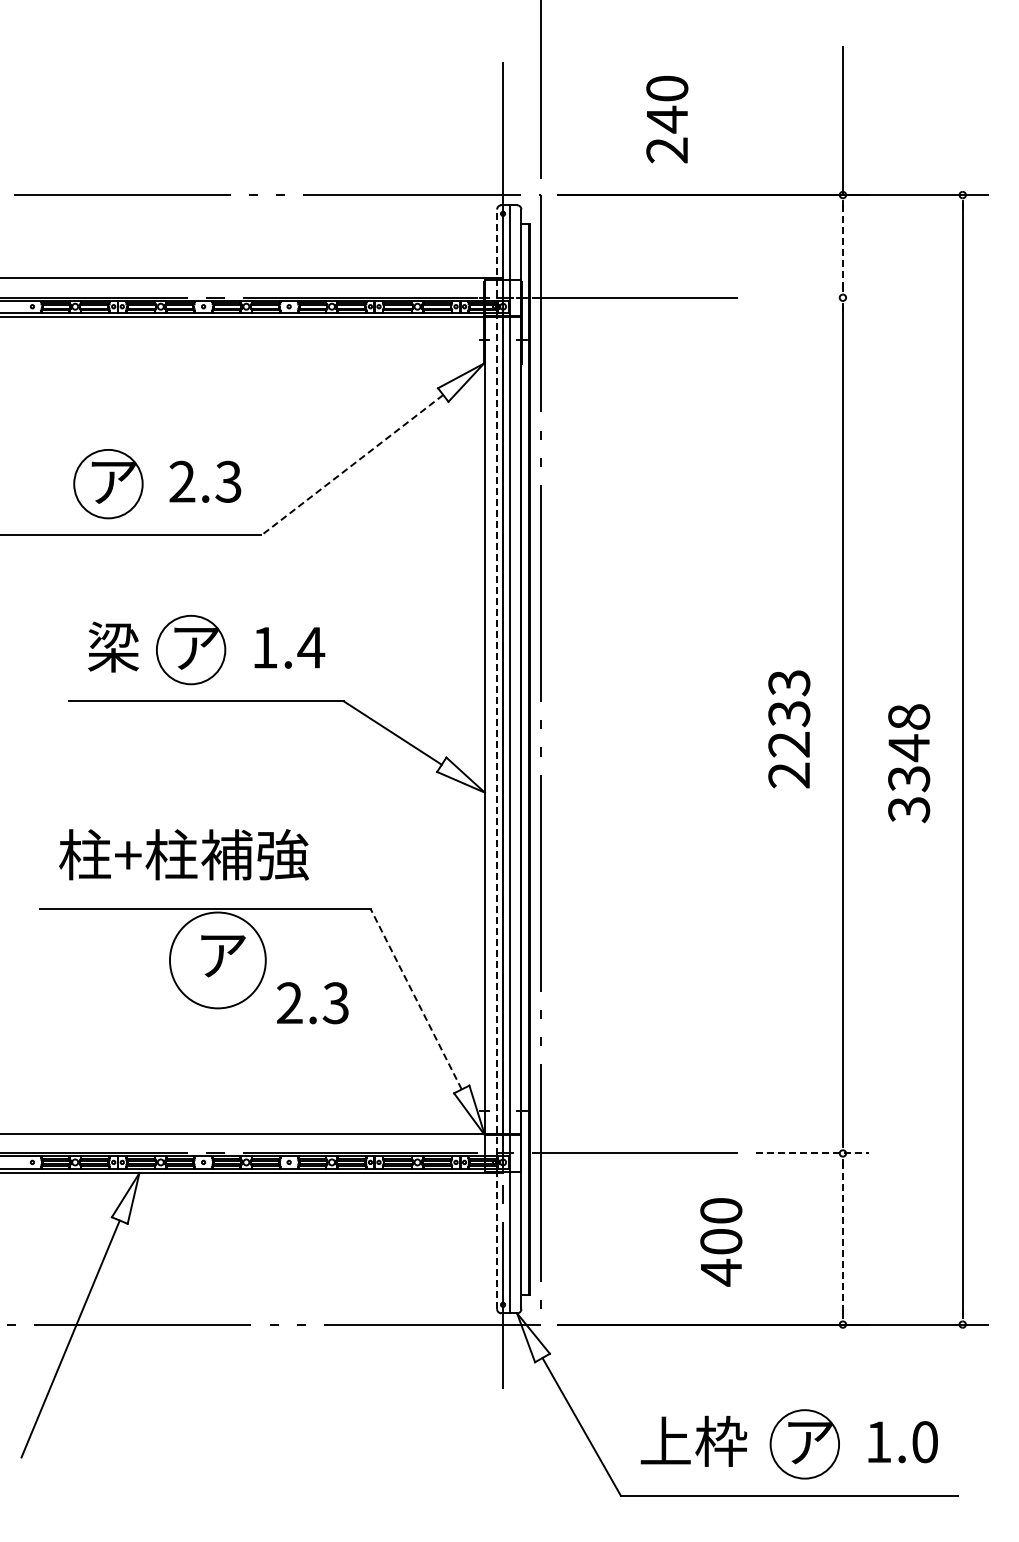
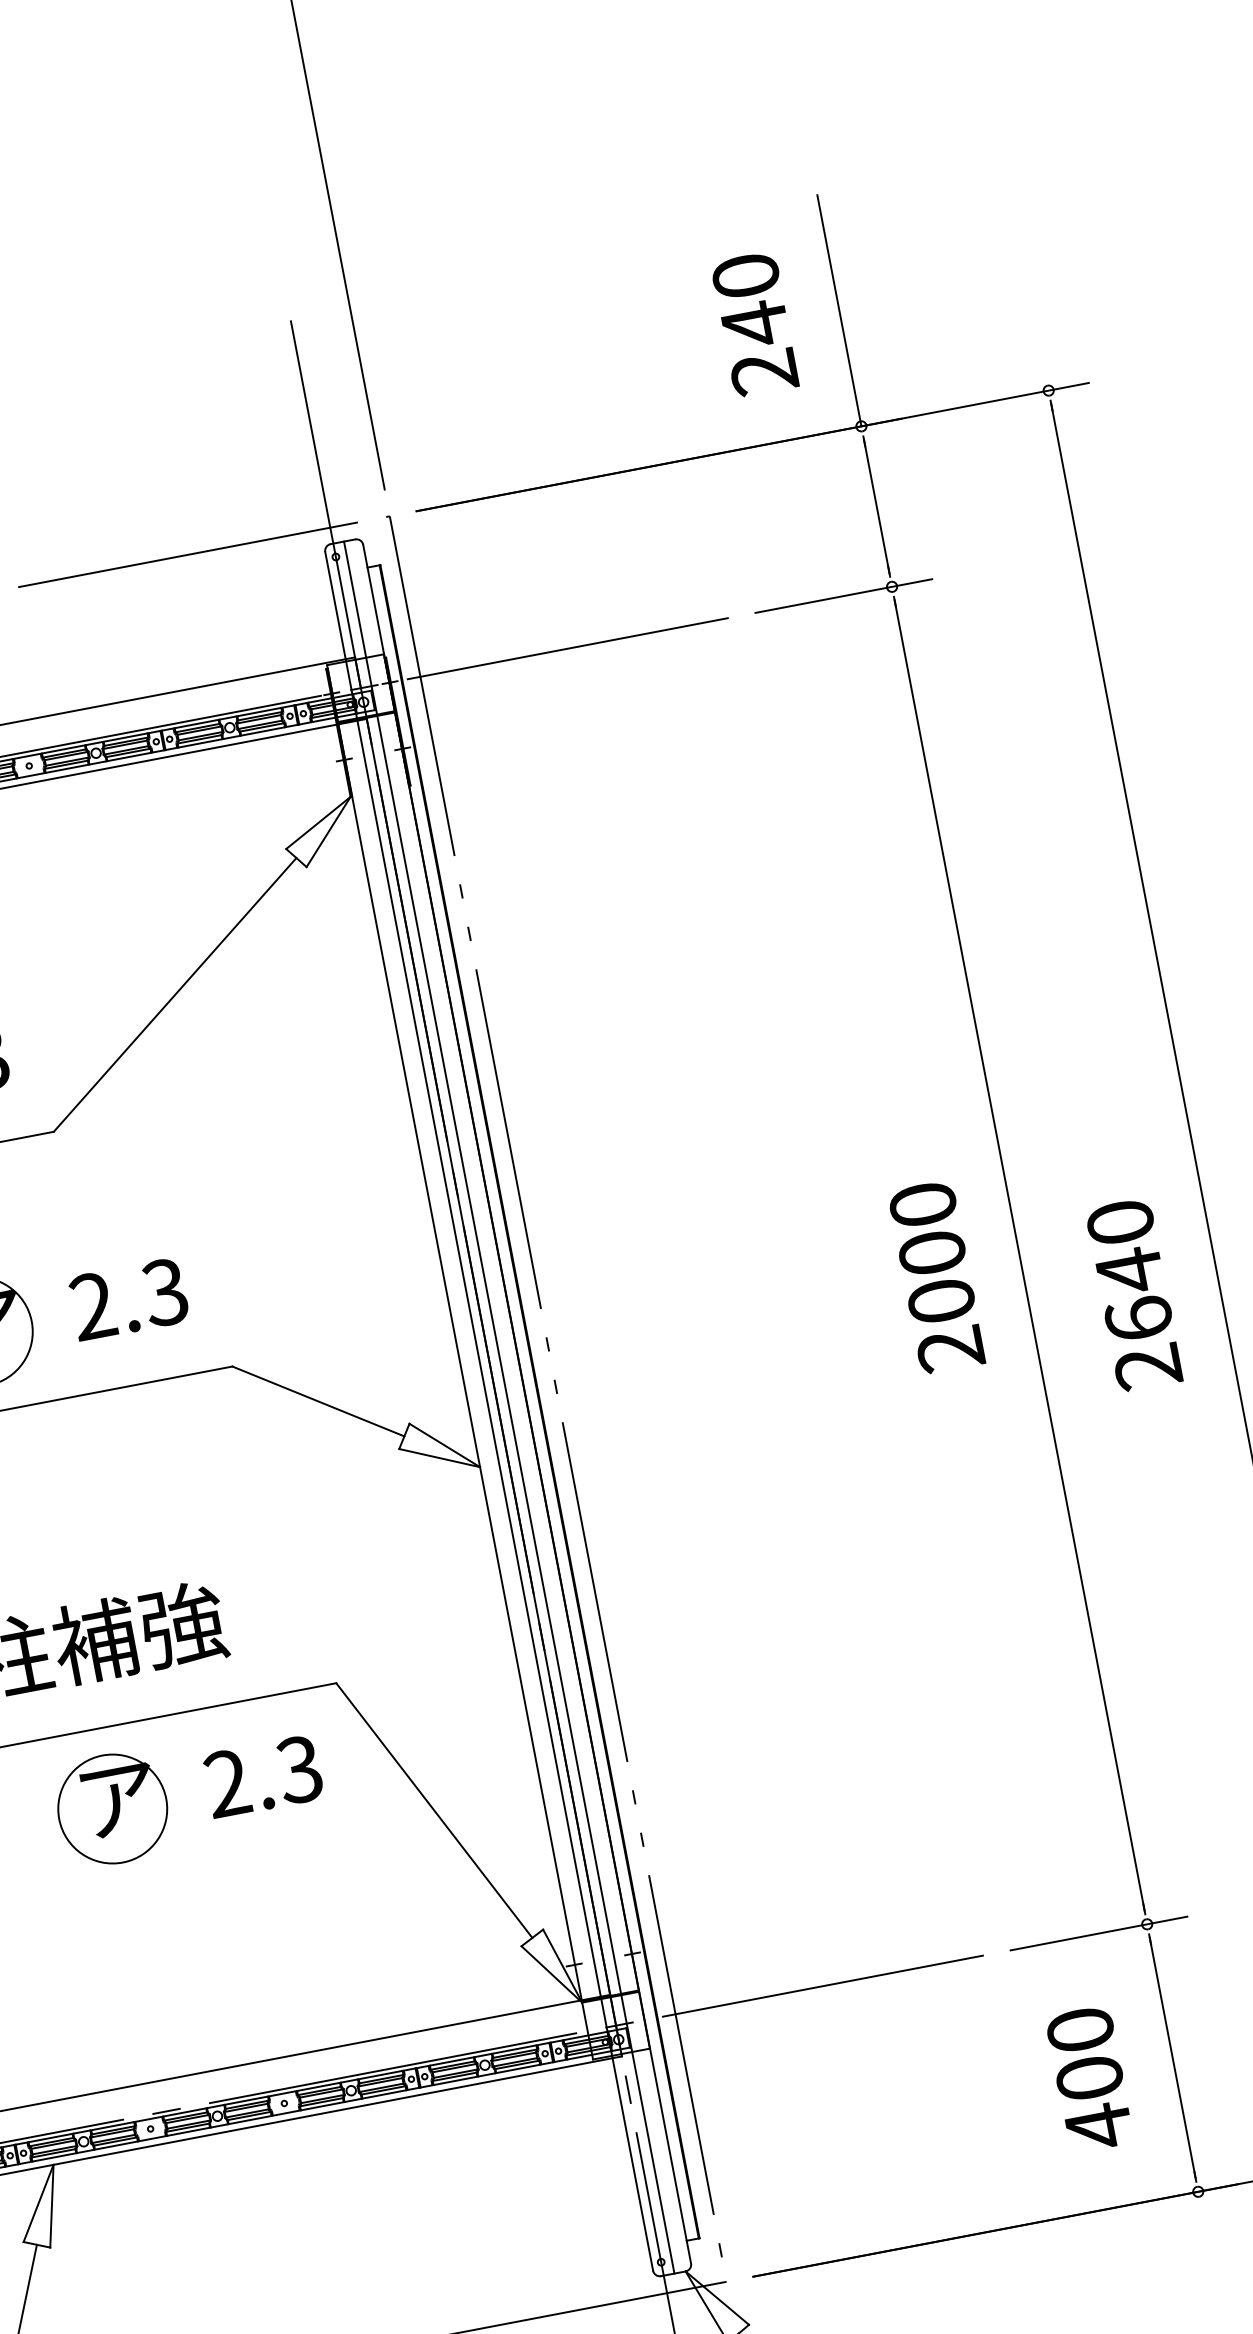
text: (667, 119) -> (755, 324), moved
line: (842, 246) -> (876, 506), dashed -> solid
line: (811, 297) -> (842, 595), added
line: (352, 465) -> (175, 995), dashed -> solid
text: (288, 647) -> (129, 1298), 1.4 -> 2.3
text: (789, 713) -> (932, 1252), 2233 -> 2000
line: (497, 759) -> (489, 1411), dashed -> solid
text: (909, 763) -> (1135, 1294), 3348 -> 2640
circle: (217, 960) -> (112, 1809), size x0.71
line: (416, 998) -> (434, 1809), dashed -> solid
text: (312, 1003) -> (263, 1777), moved
line: (812, 1153) -> (1099, 1933), dashed -> solid
line: (842, 1239) -> (1172, 2058), dashed -> solid
text: (721, 1242) -> (1090, 2079), moved

